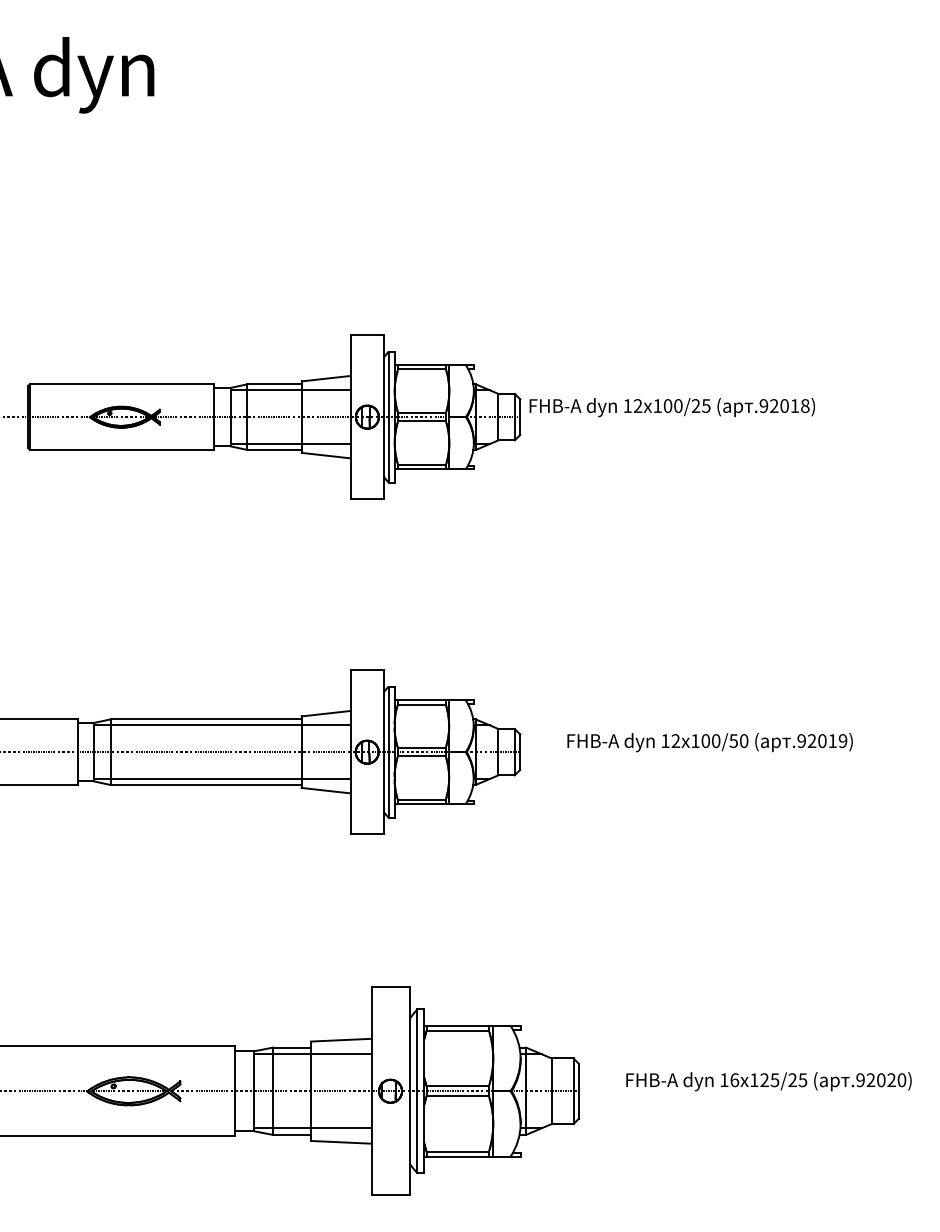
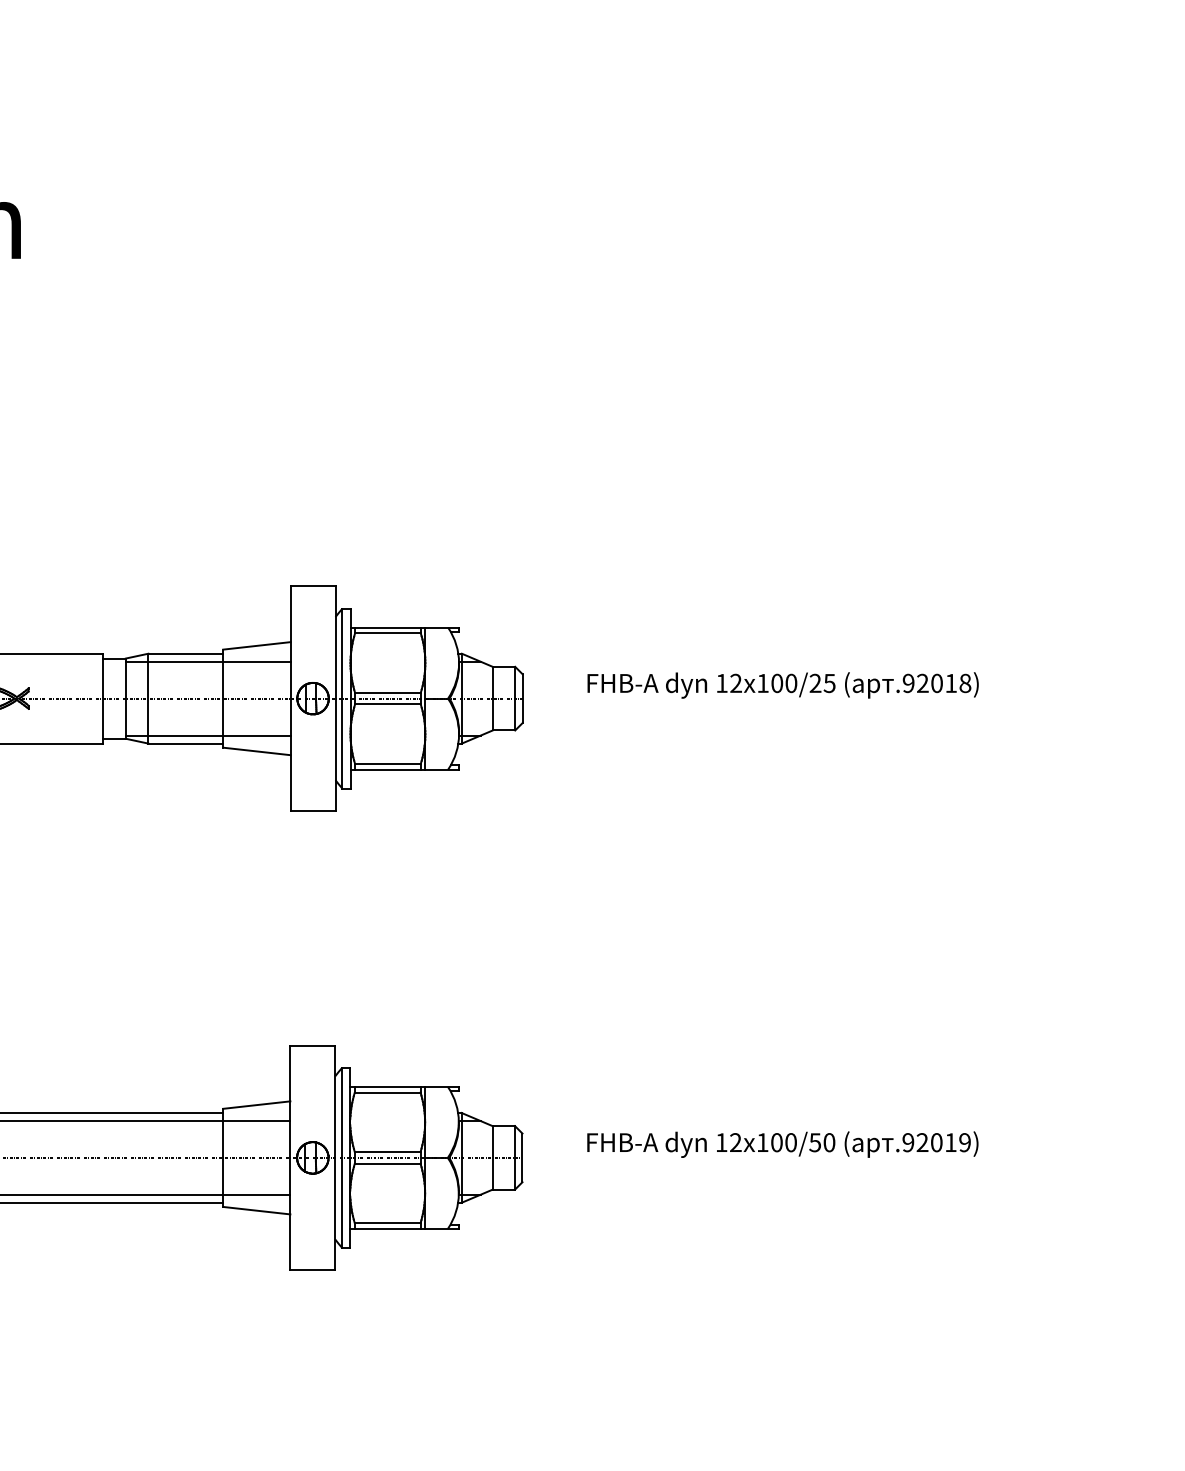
text: (671, 407) -> (781, 685), moved

